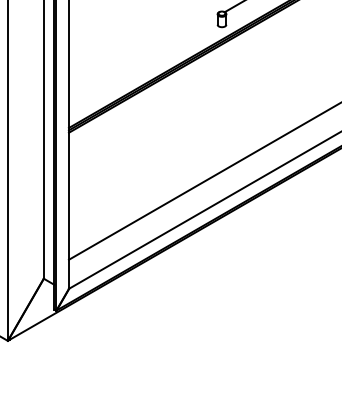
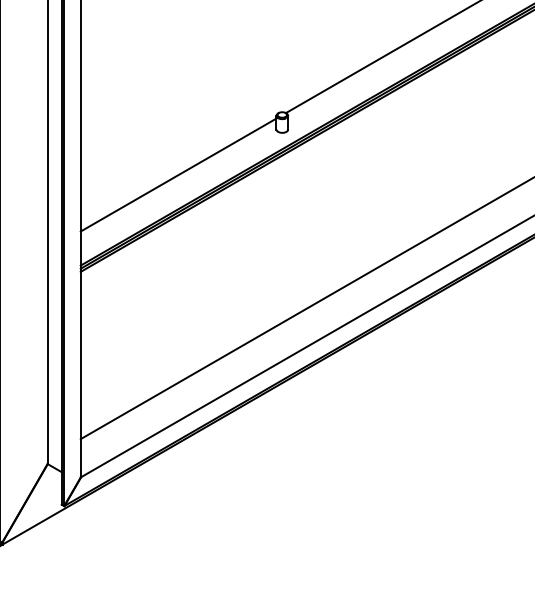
line: (143, 58) -> (178, 174), added

